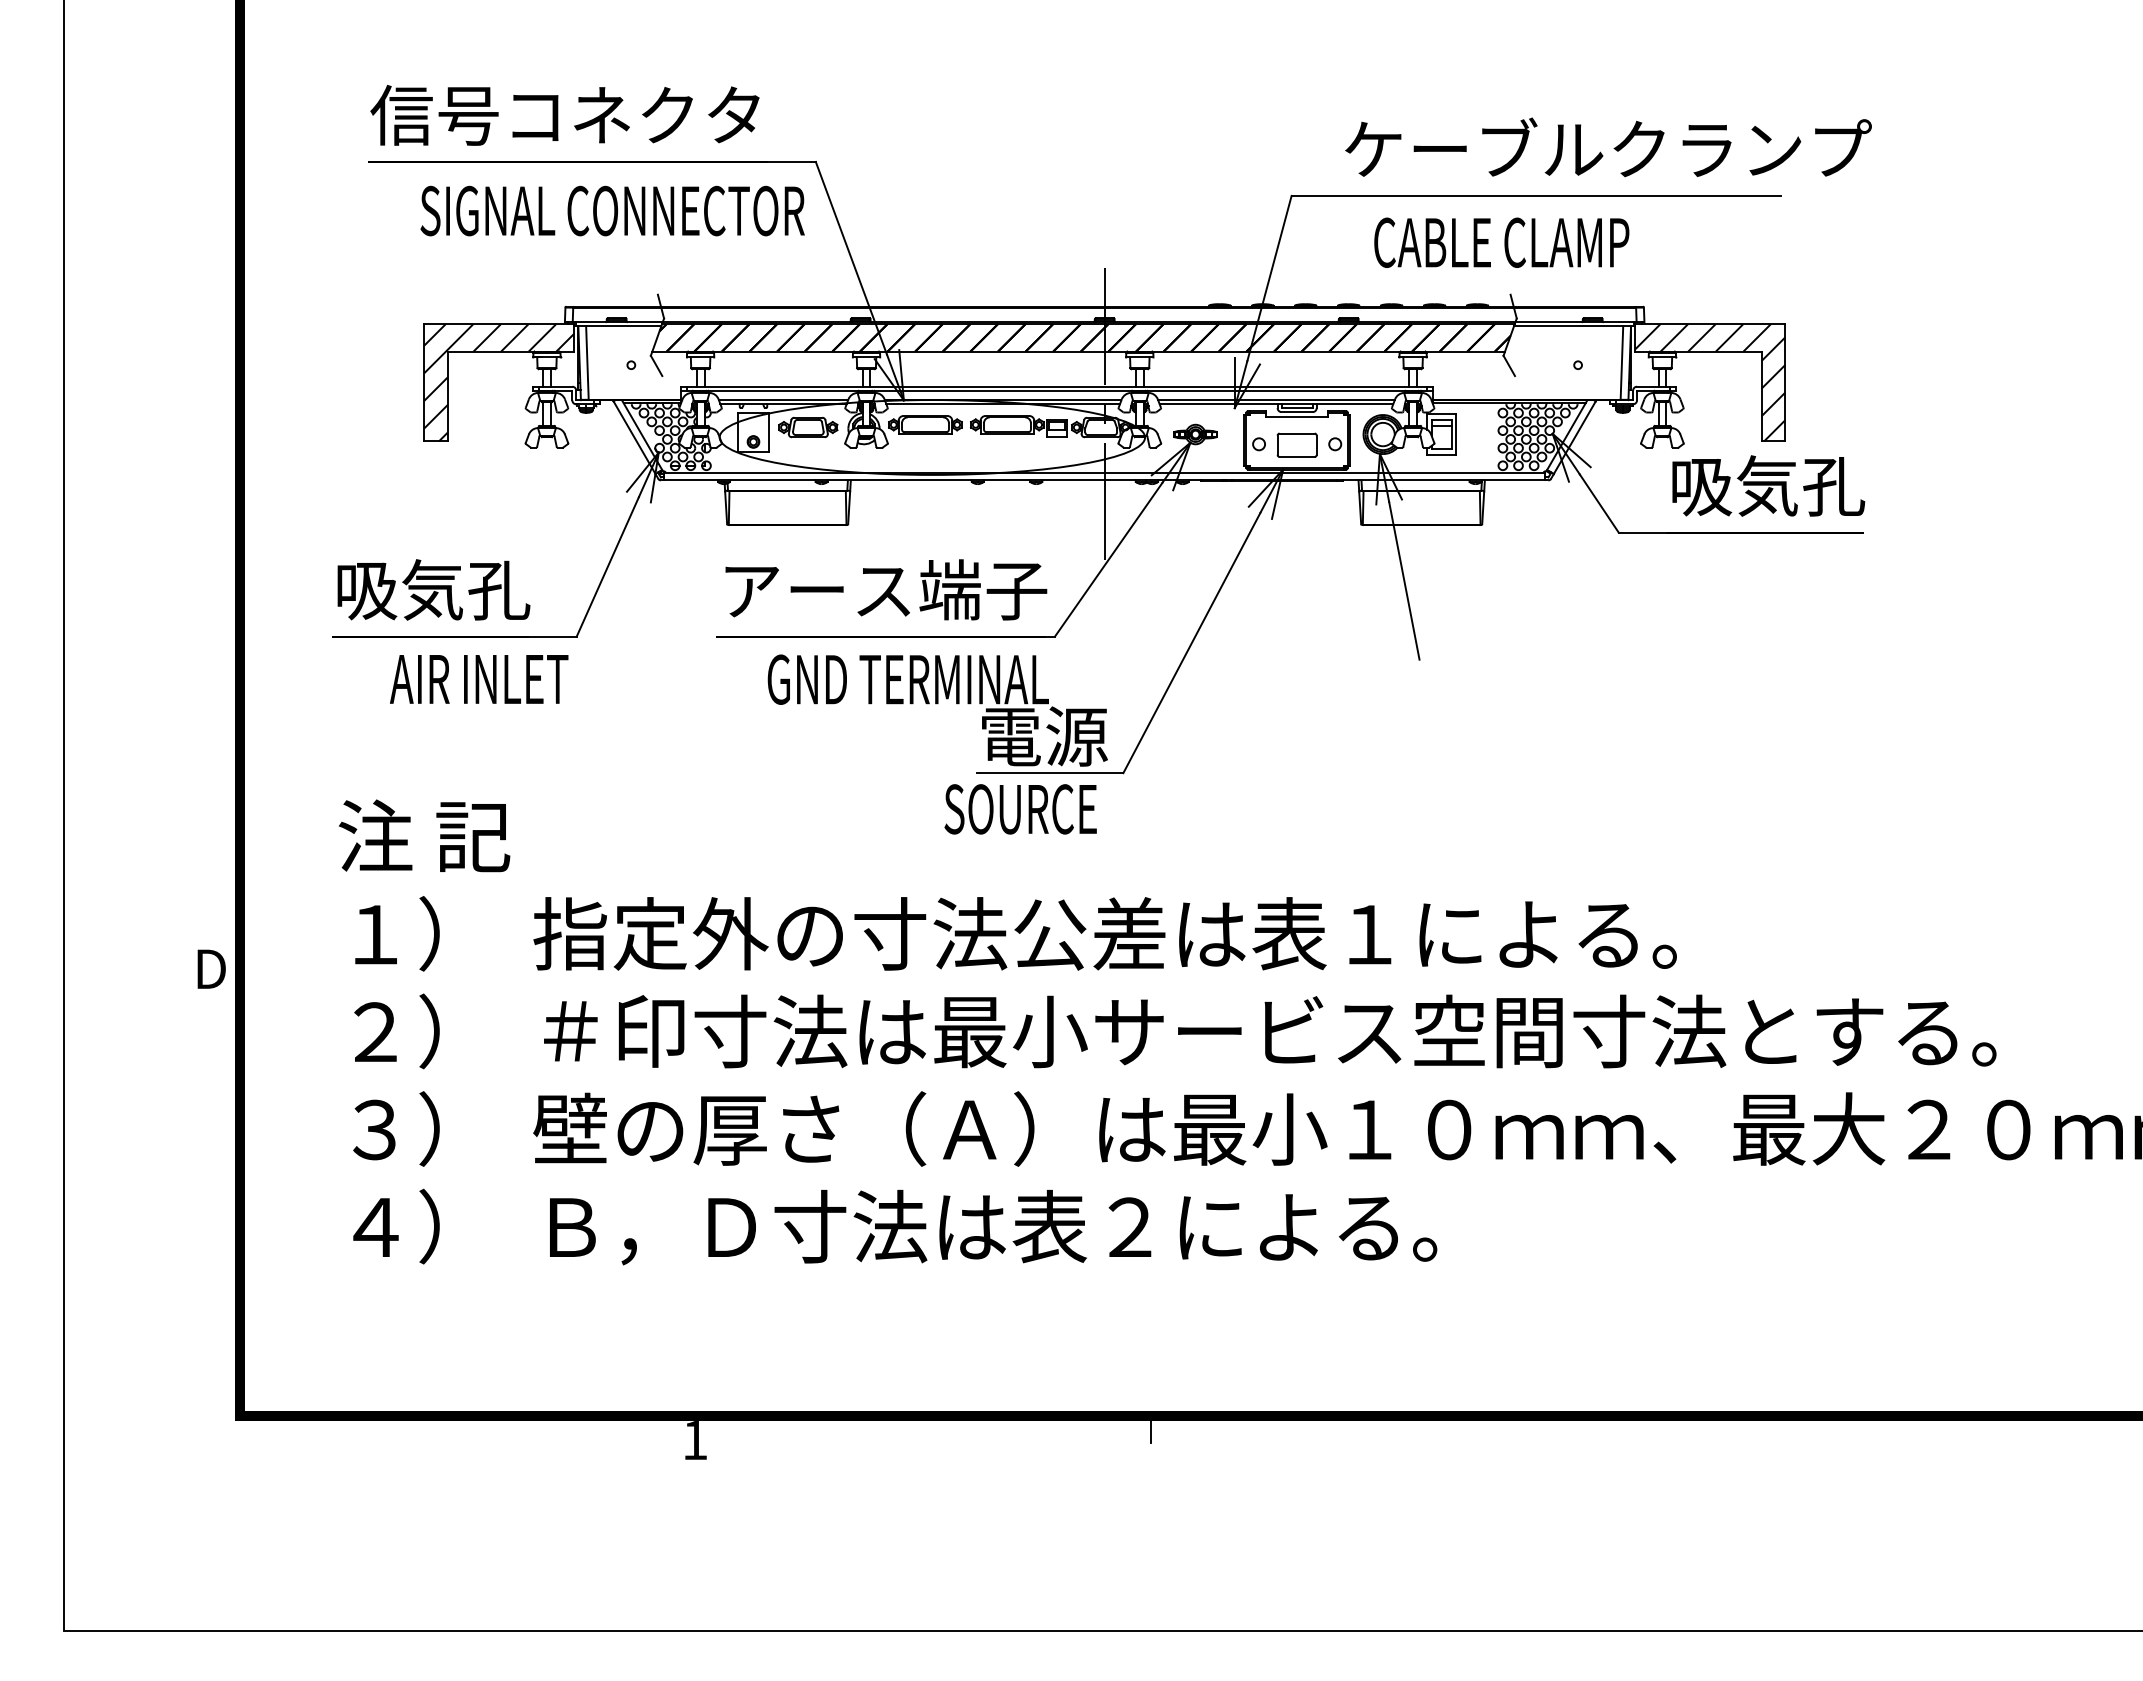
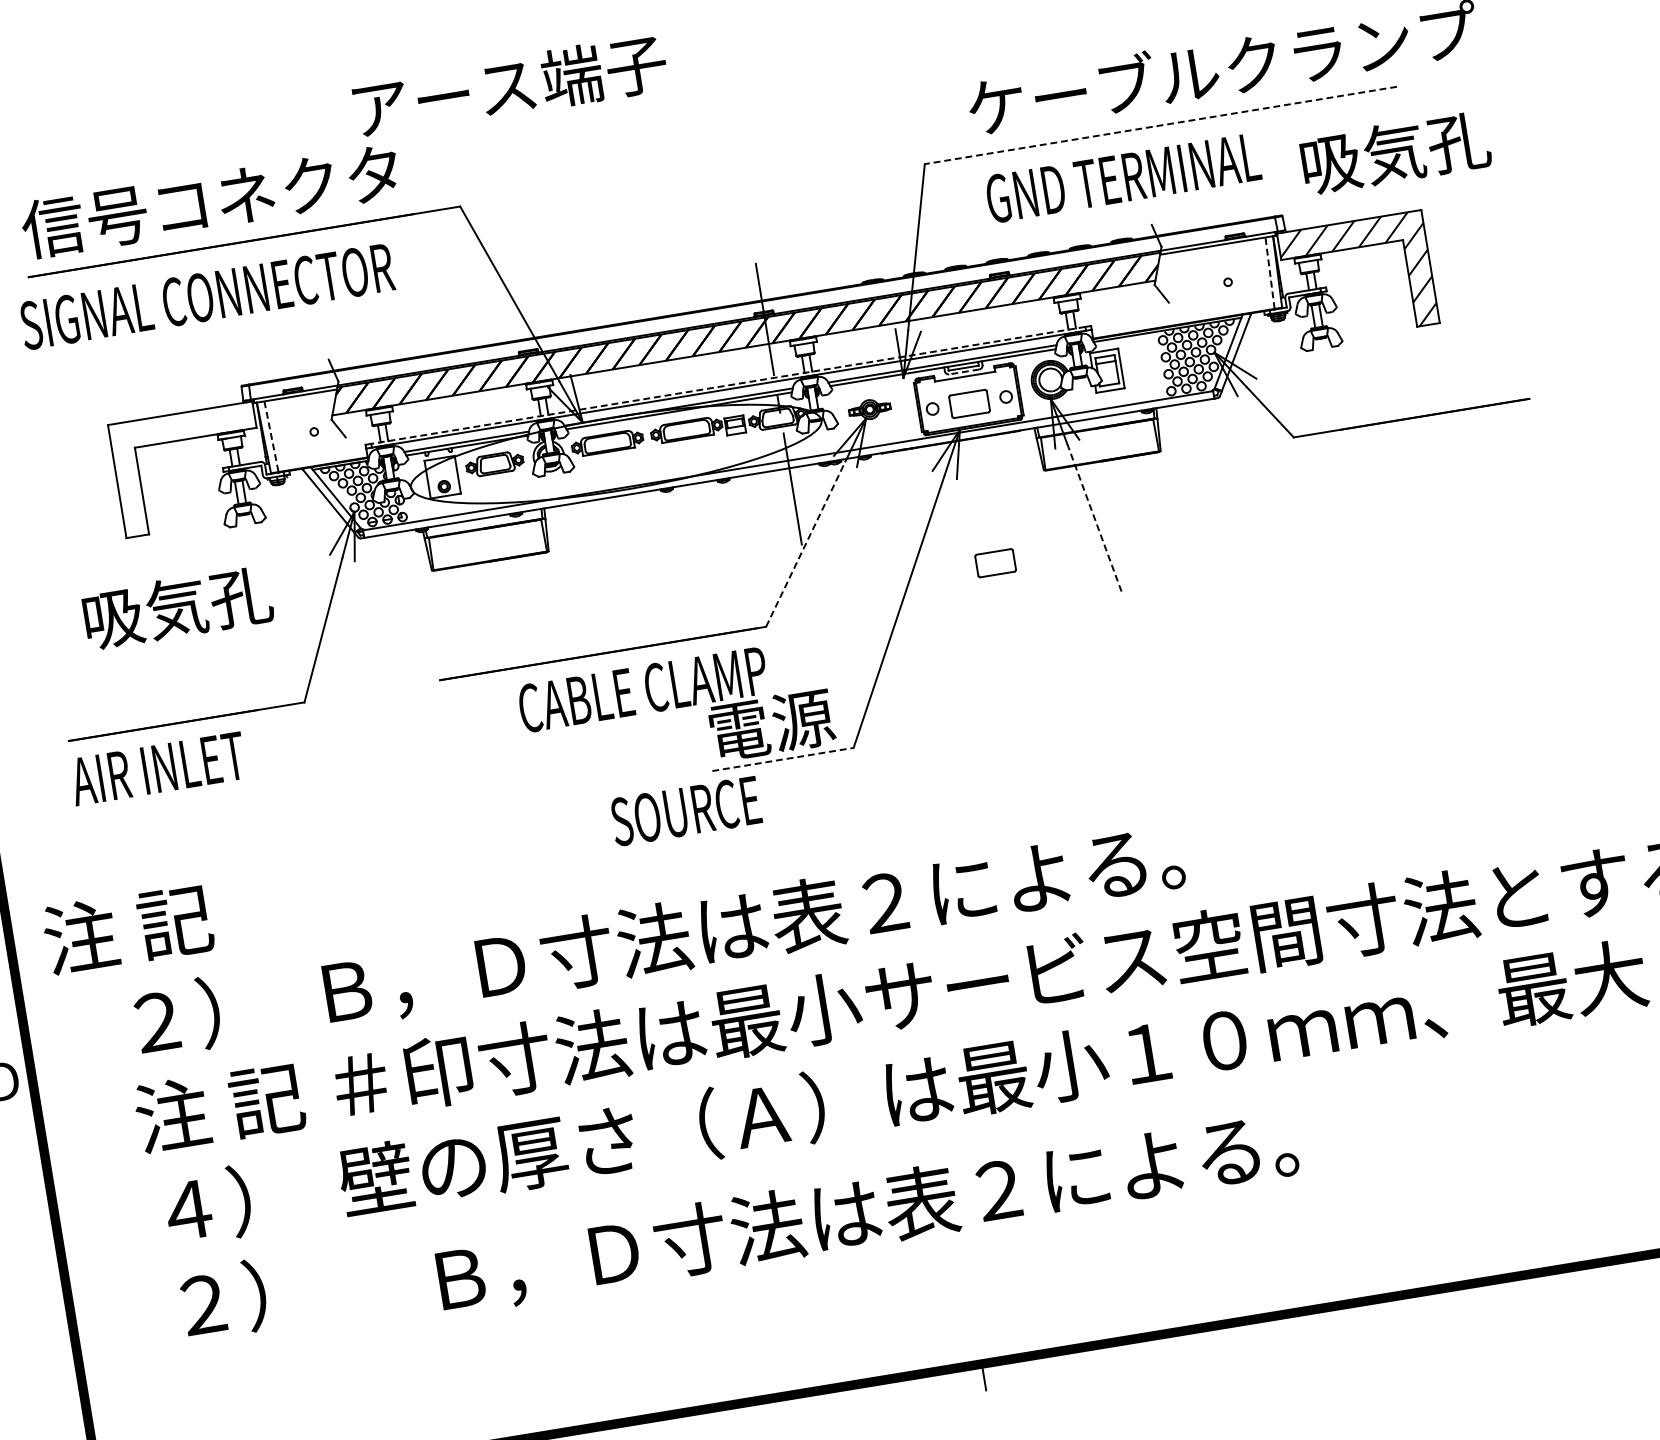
line: (1536, 195) -> (1161, 125), solid -> dashed
text: (612, 210) -> (206, 296), moved
text: (1489, 242) -> (1123, 177), CABLE CLAMP -> GND TERMINAL
line: (587, 363) -> (271, 437), solid -> dashed
line: (1621, 363) -> (1269, 273), solid -> dashed
hatch: (498, 382) -> (188, 469), removed
line: (1056, 386) -> (727, 385), solid -> dashed
line: (1297, 412) -> (964, 372), solid -> dashed
text: (1768, 485) -> (1395, 152), moved
line: (1108, 559) -> (805, 544), solid -> dashed
line: (1404, 580) -> (1094, 517), solid -> dashed
text: (433, 589) -> (177, 607), moved
text: (886, 589) -> (510, 85), moved
part: (1296, 609) -> (994, 562), added
text: (479, 679) -> (158, 768), moved
text: (907, 679) -> (630, 691), GND TERMINAL -> CABLE CLAMP
line: (1050, 773) -> (783, 759), solid -> dashed
text: (1020, 809) -> (685, 811), moved
text: (424, 835) -> (128, 928), moved
text: (375, 933) -> (157, 1020), １） -> ２）
text: (1104, 934) -> (860, 906), 指定外の寸法公差は表１による。 -> Ｂ，Ｄ寸法は表２による。
text: (424, 1031) -> (219, 1107), ２） -> 注 記
text: (375, 1129) -> (188, 1210), ３） -> ４）
text: (375, 1226) -> (203, 1303), ４） -> ２）
text: (993, 1227) -> (867, 1211), moved

